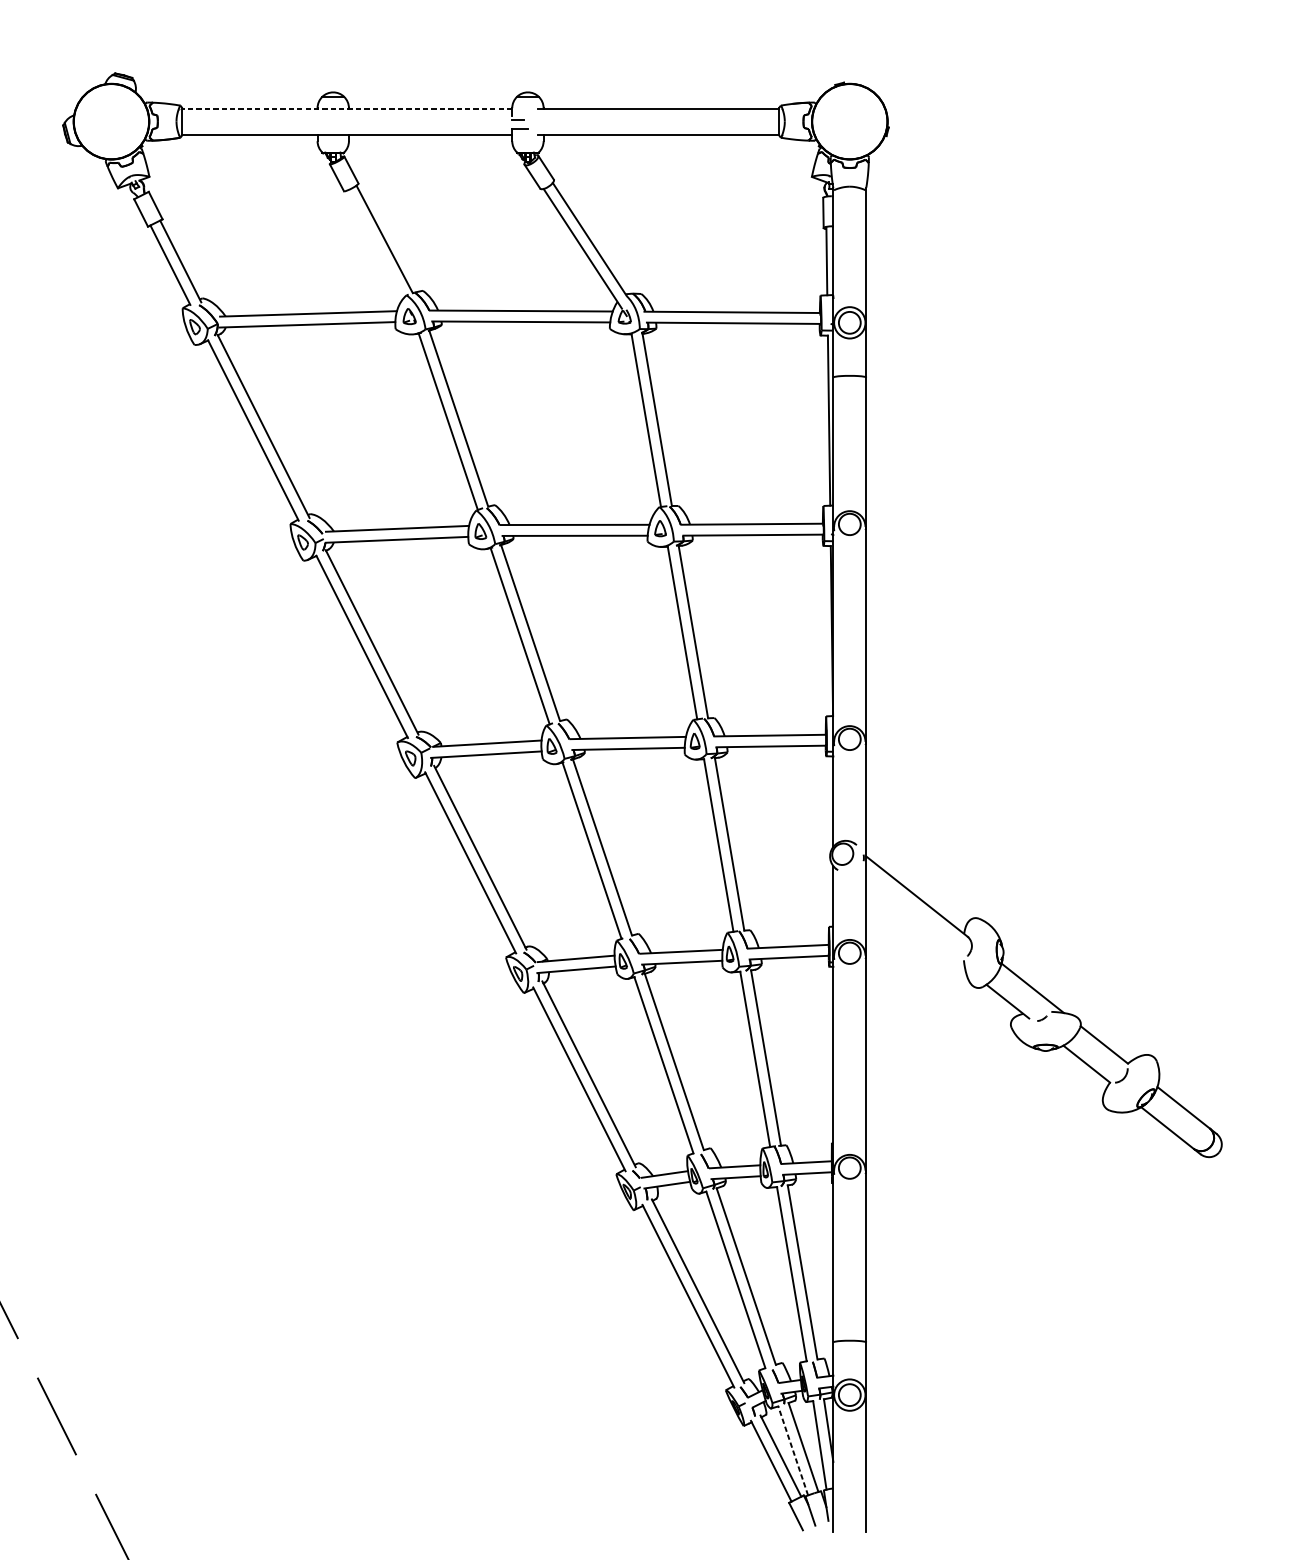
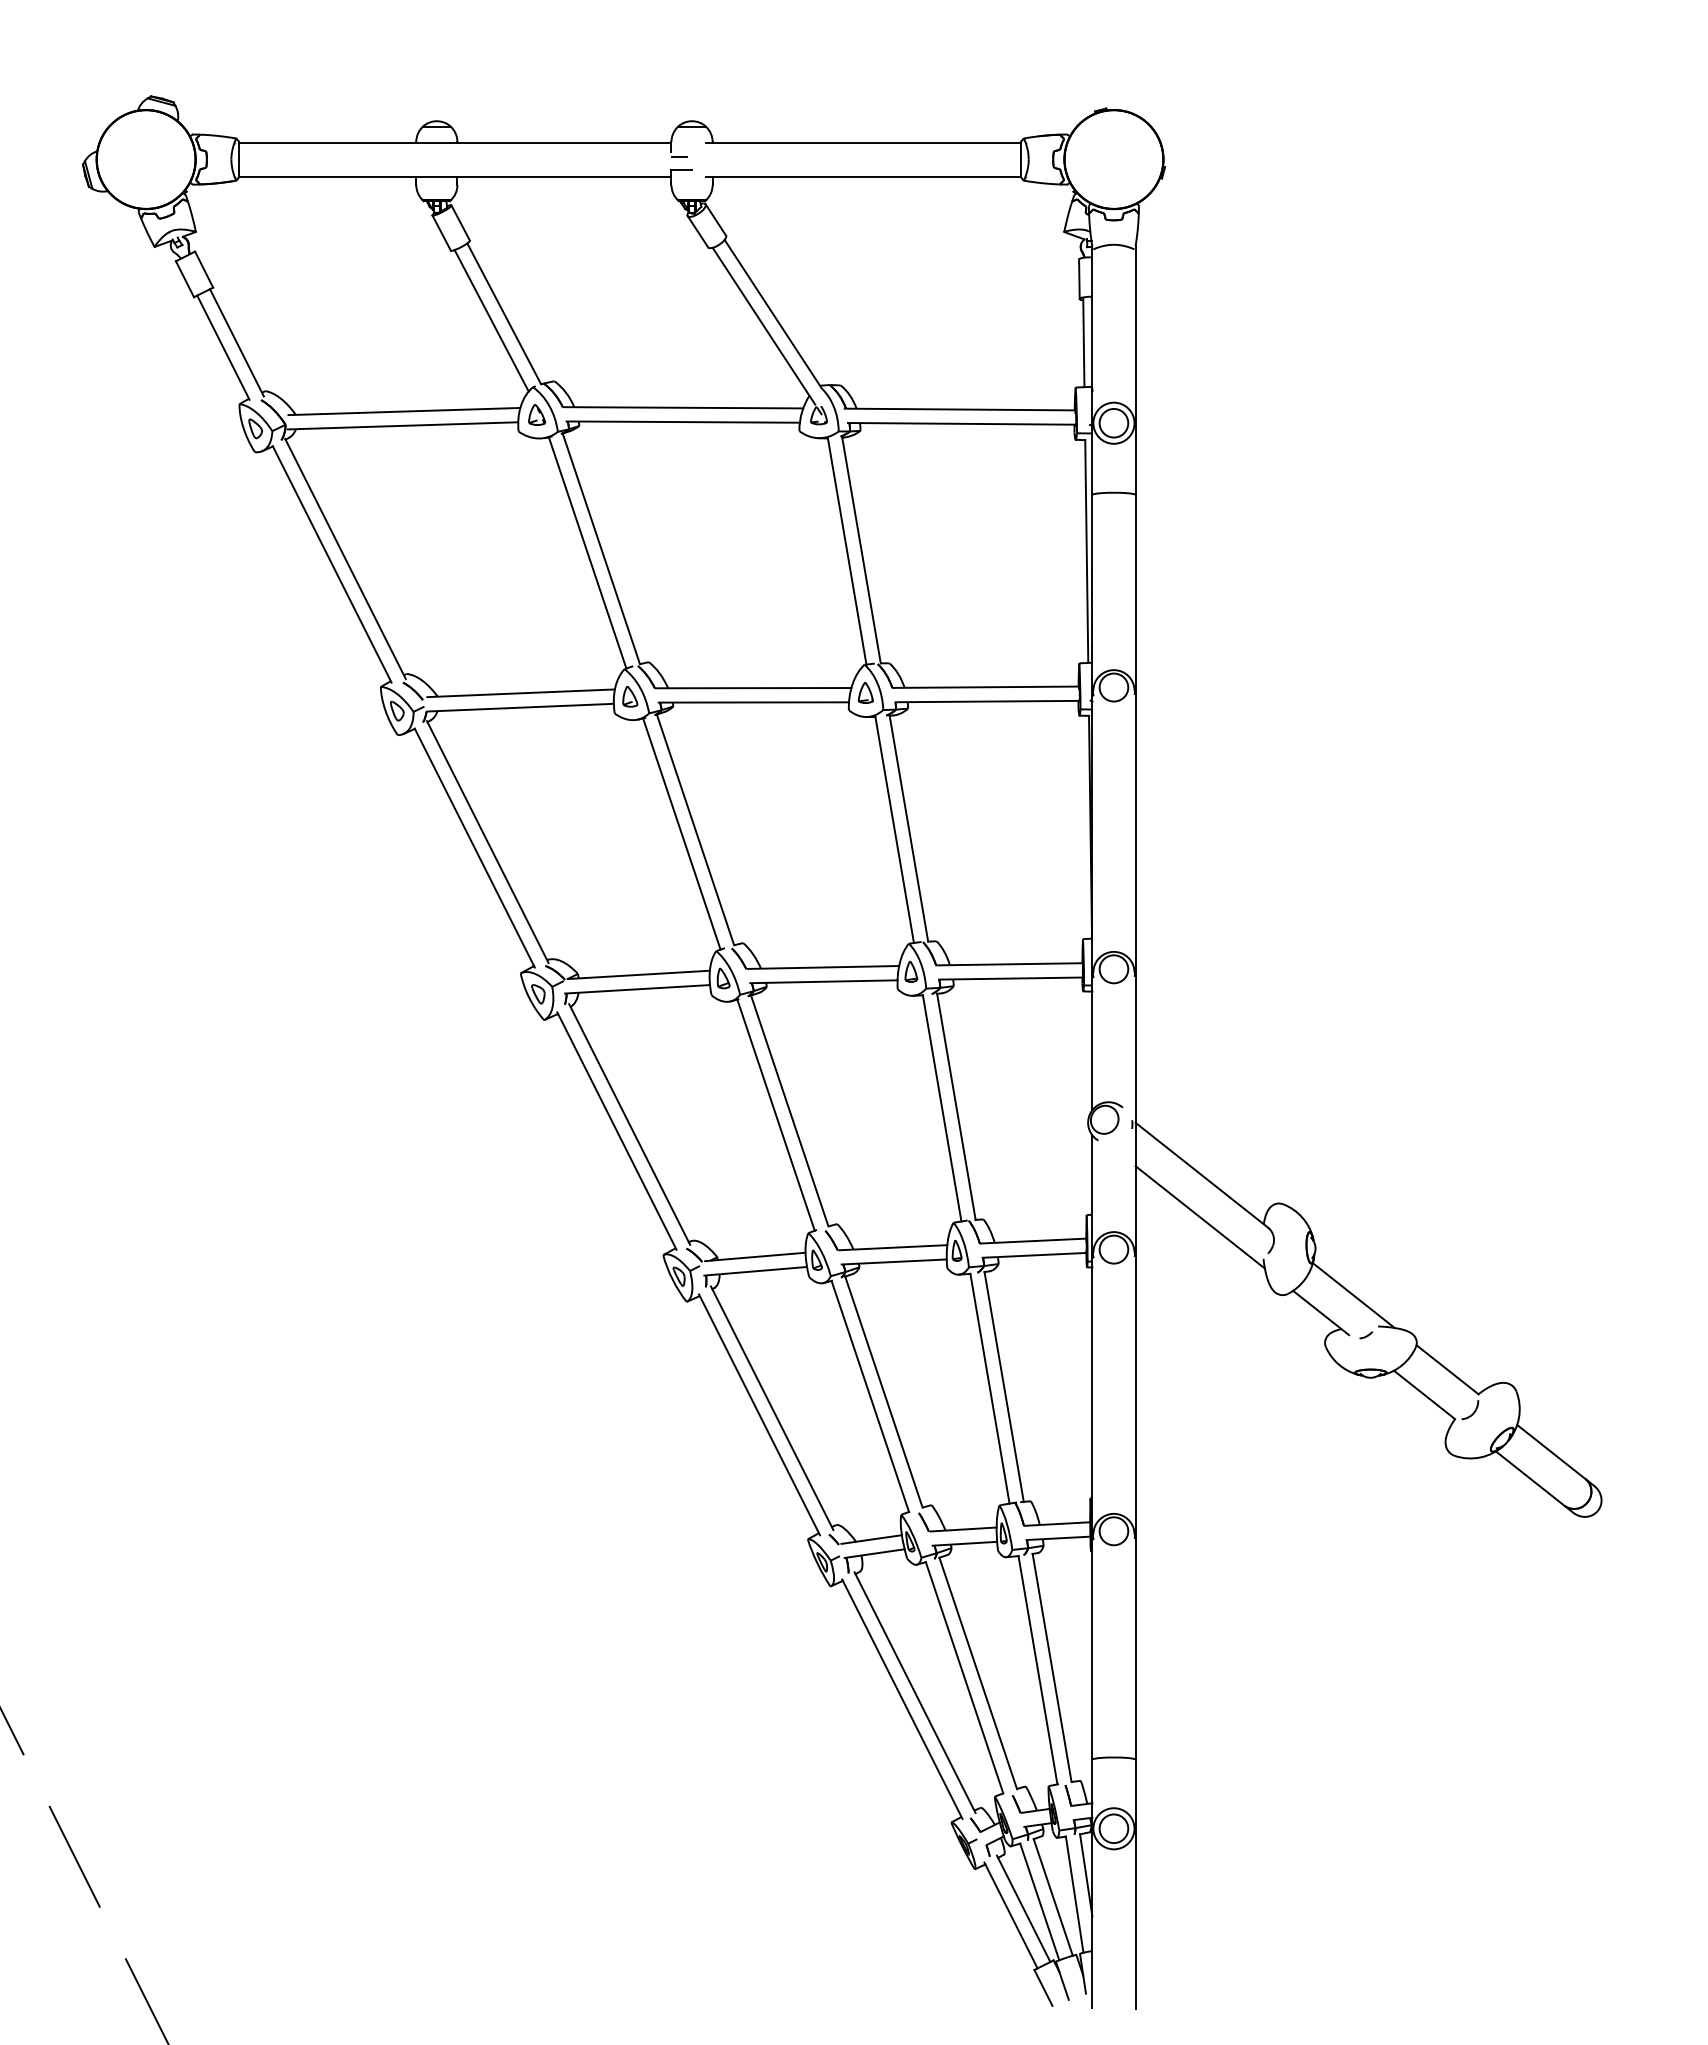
line: (346, 108) -> (454, 142), dashed -> solid
line: (374, 244) -> (491, 320), added
line: (915, 928) -> (1199, 1217), added
line: (793, 1450) -> (1039, 1901), dashed -> solid

